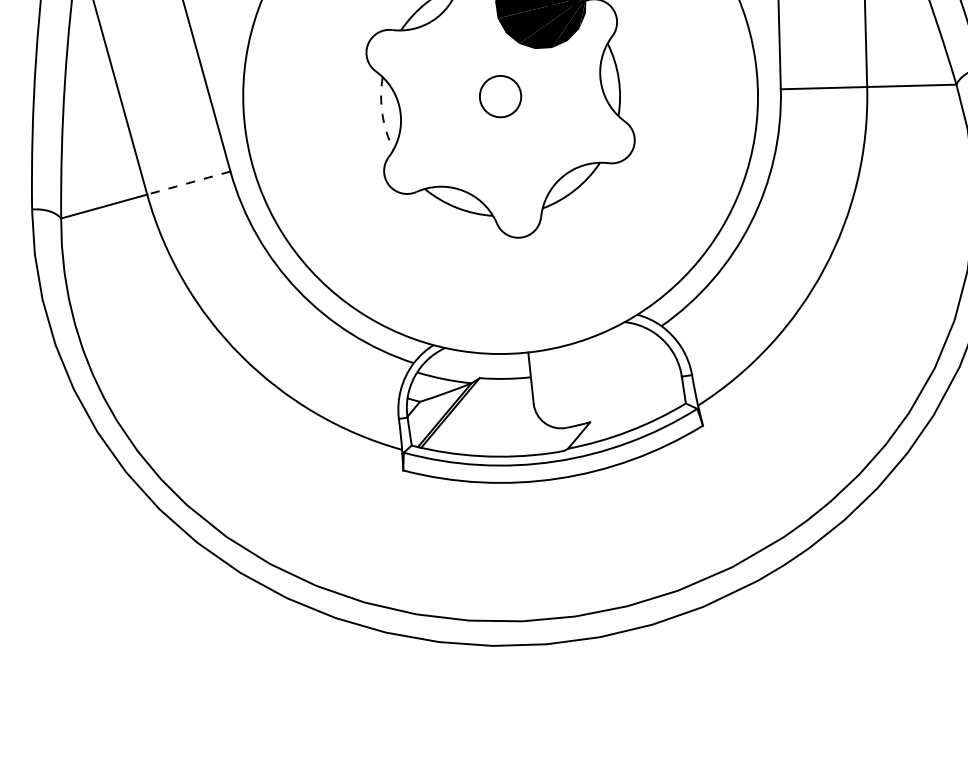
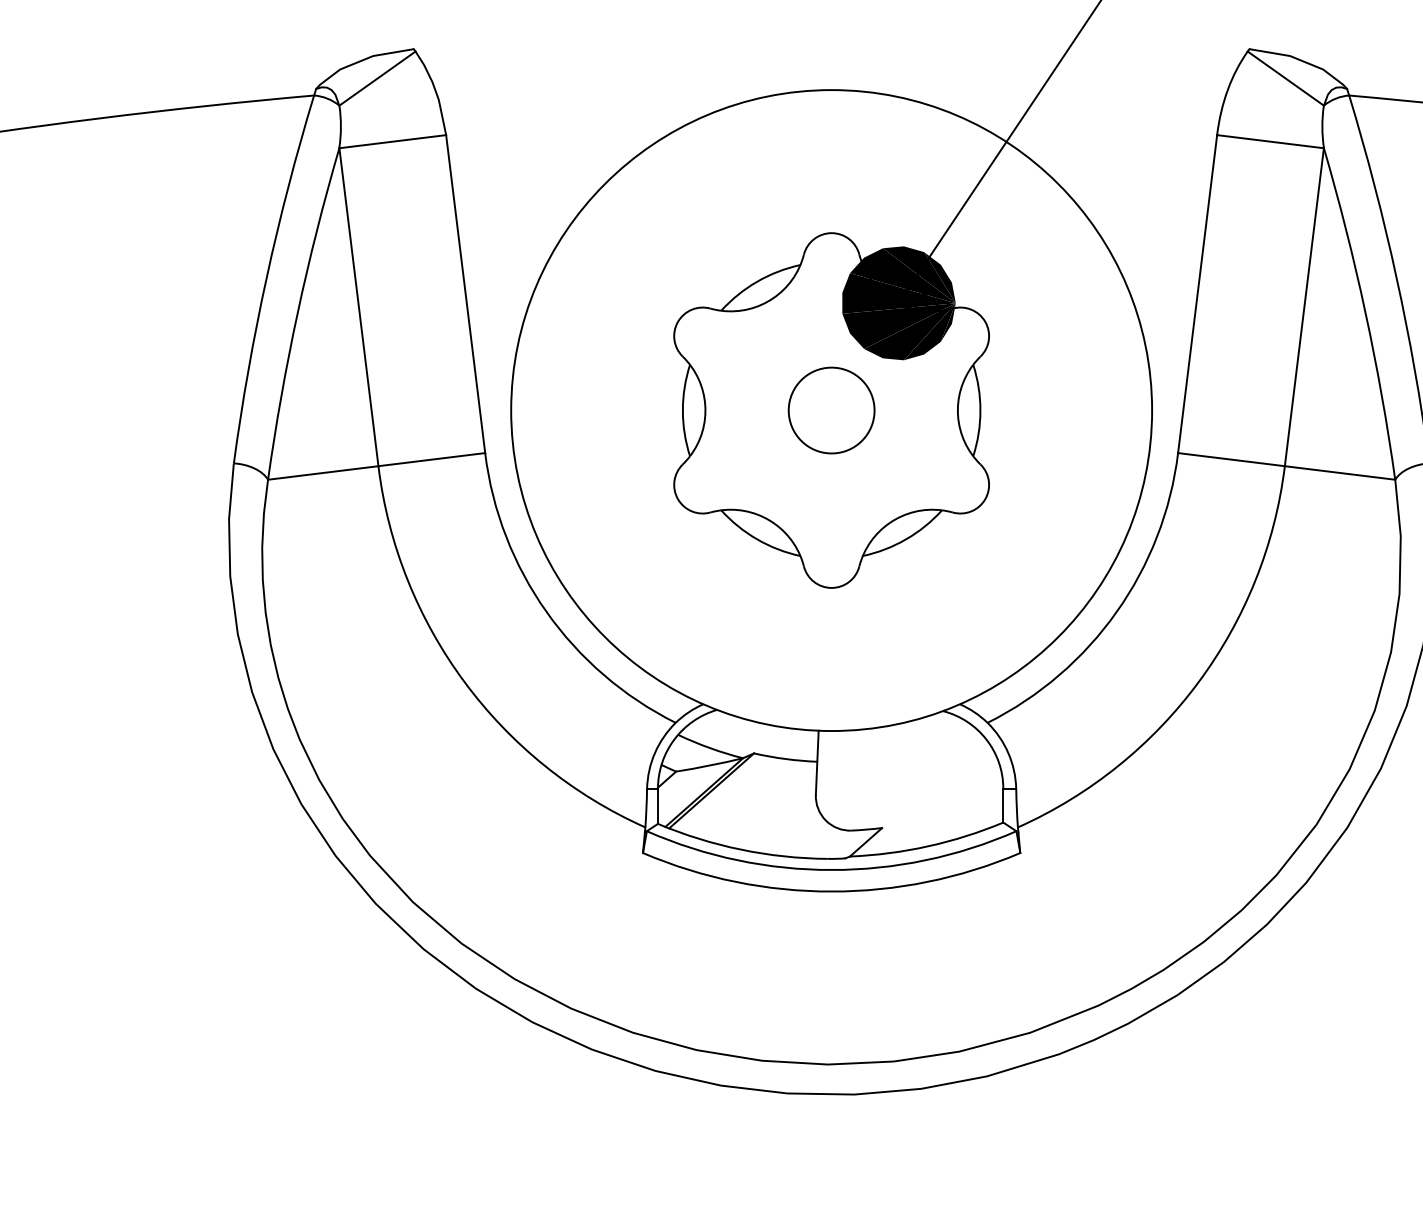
circle: (500, 96) -> (831, 410), size x1.67
arc: (382, 114) -> (682, 410), dashed -> solid
line: (188, 183) -> (431, 459), dashed -> solid

